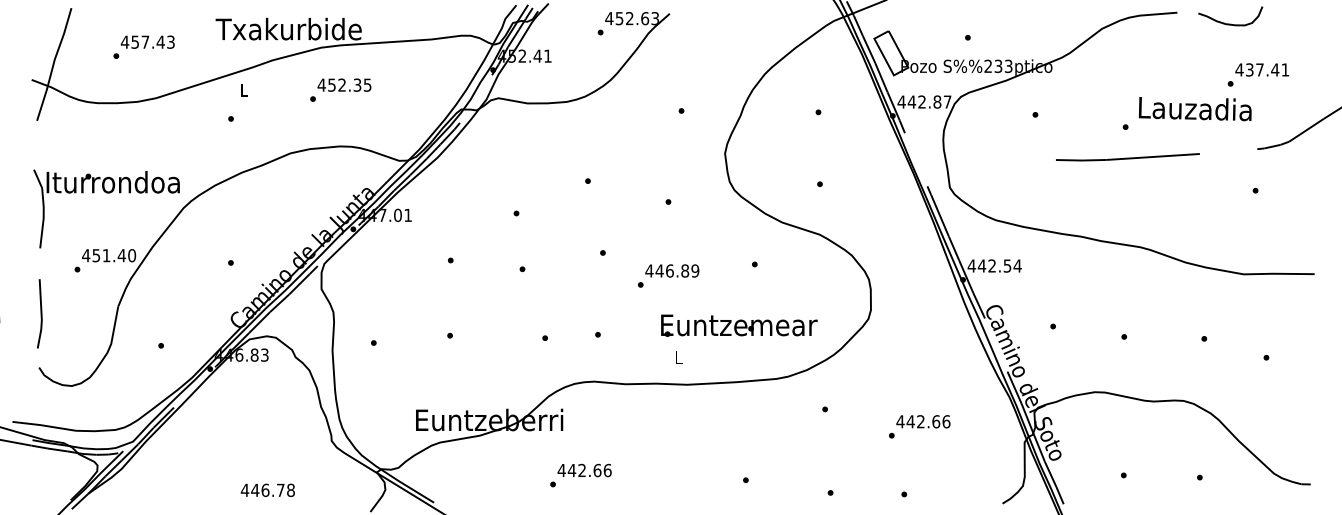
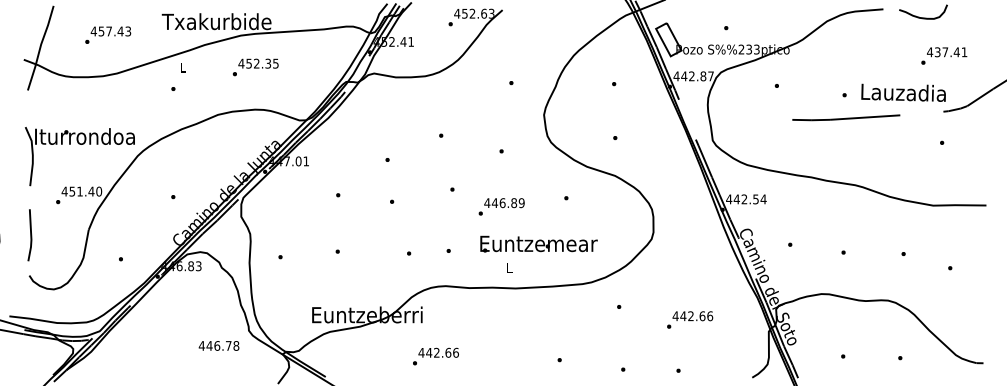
text: (1194, 109) -> (903, 93), moved
text: (739, 325) -> (539, 244), moved
text: (267, 489) -> (218, 345), moved

